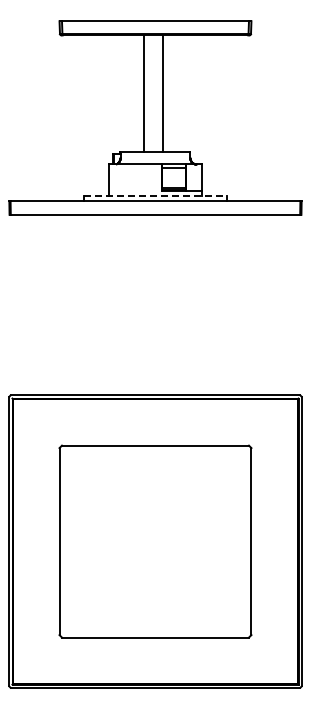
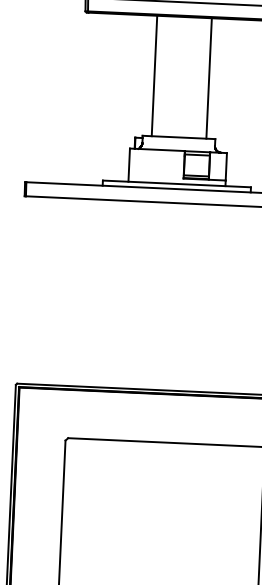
line: (144, 93) -> (154, 76), moved
line: (162, 93) -> (208, 78), moved
line: (156, 196) -> (177, 184), dashed -> solid

